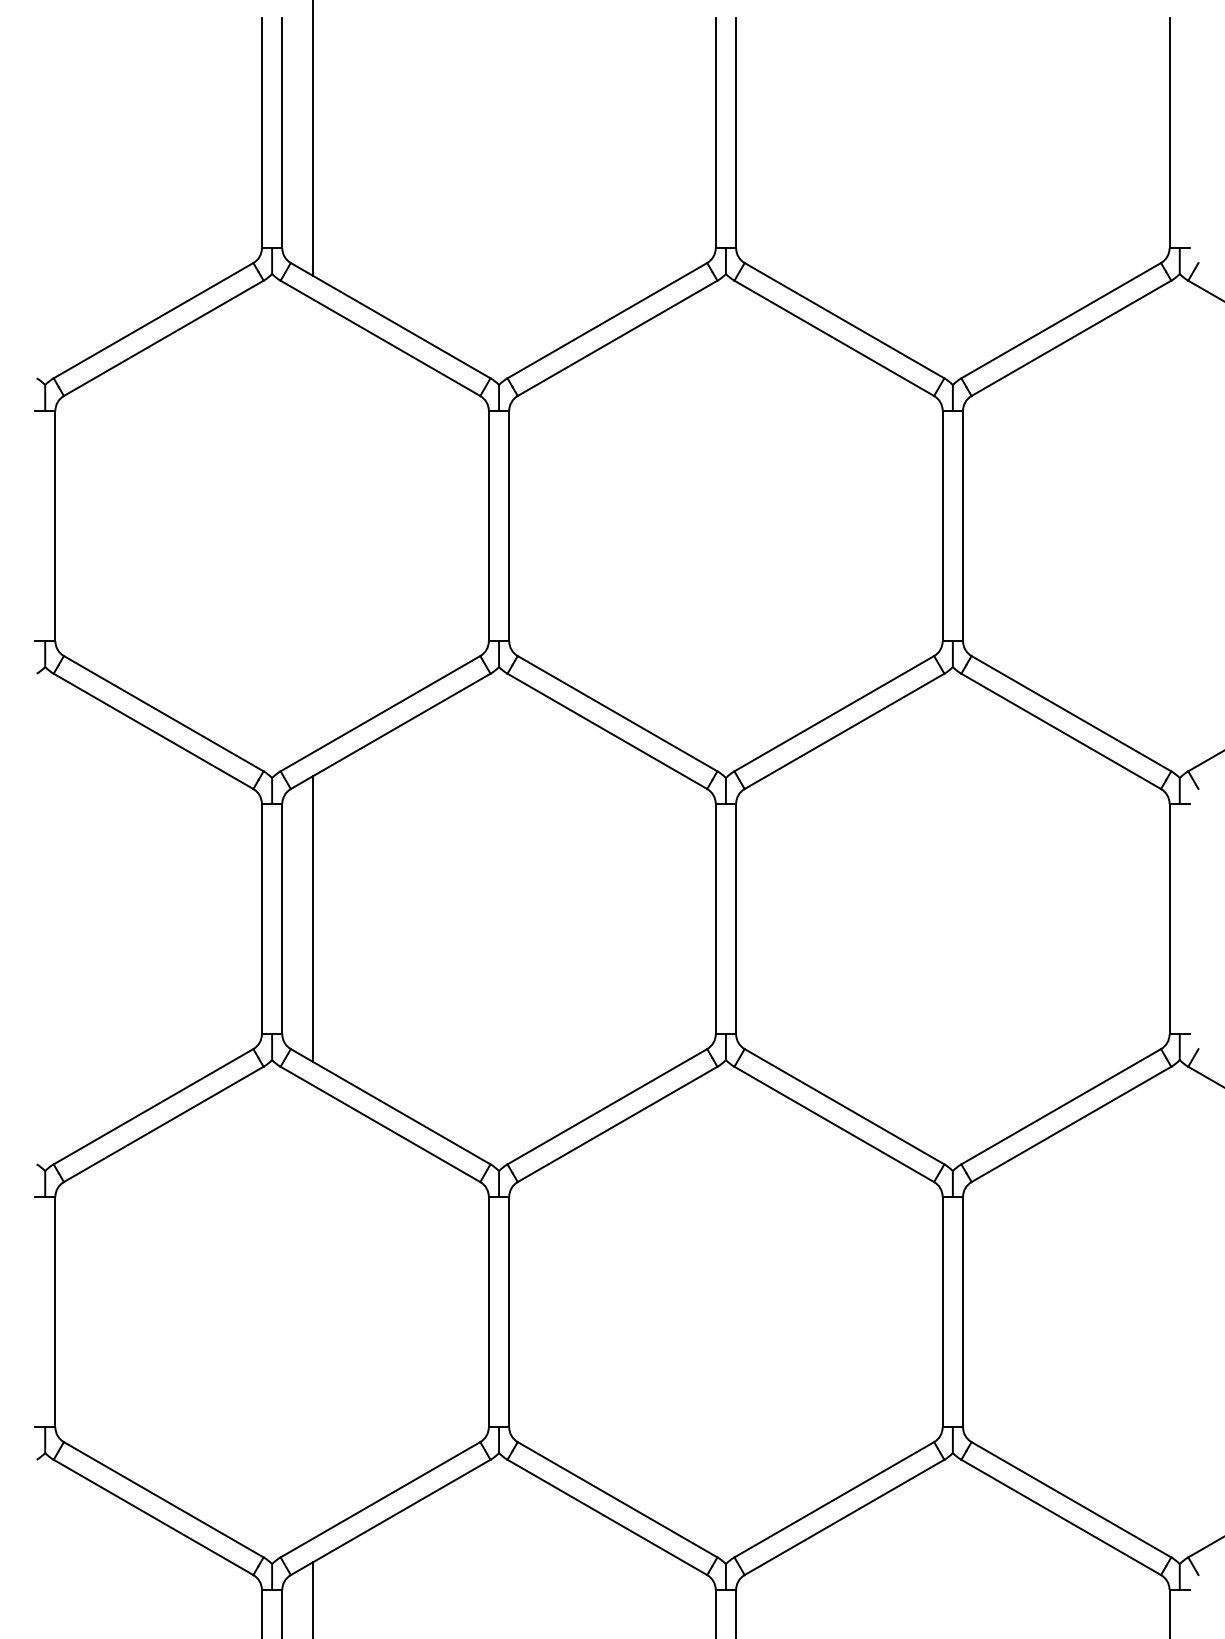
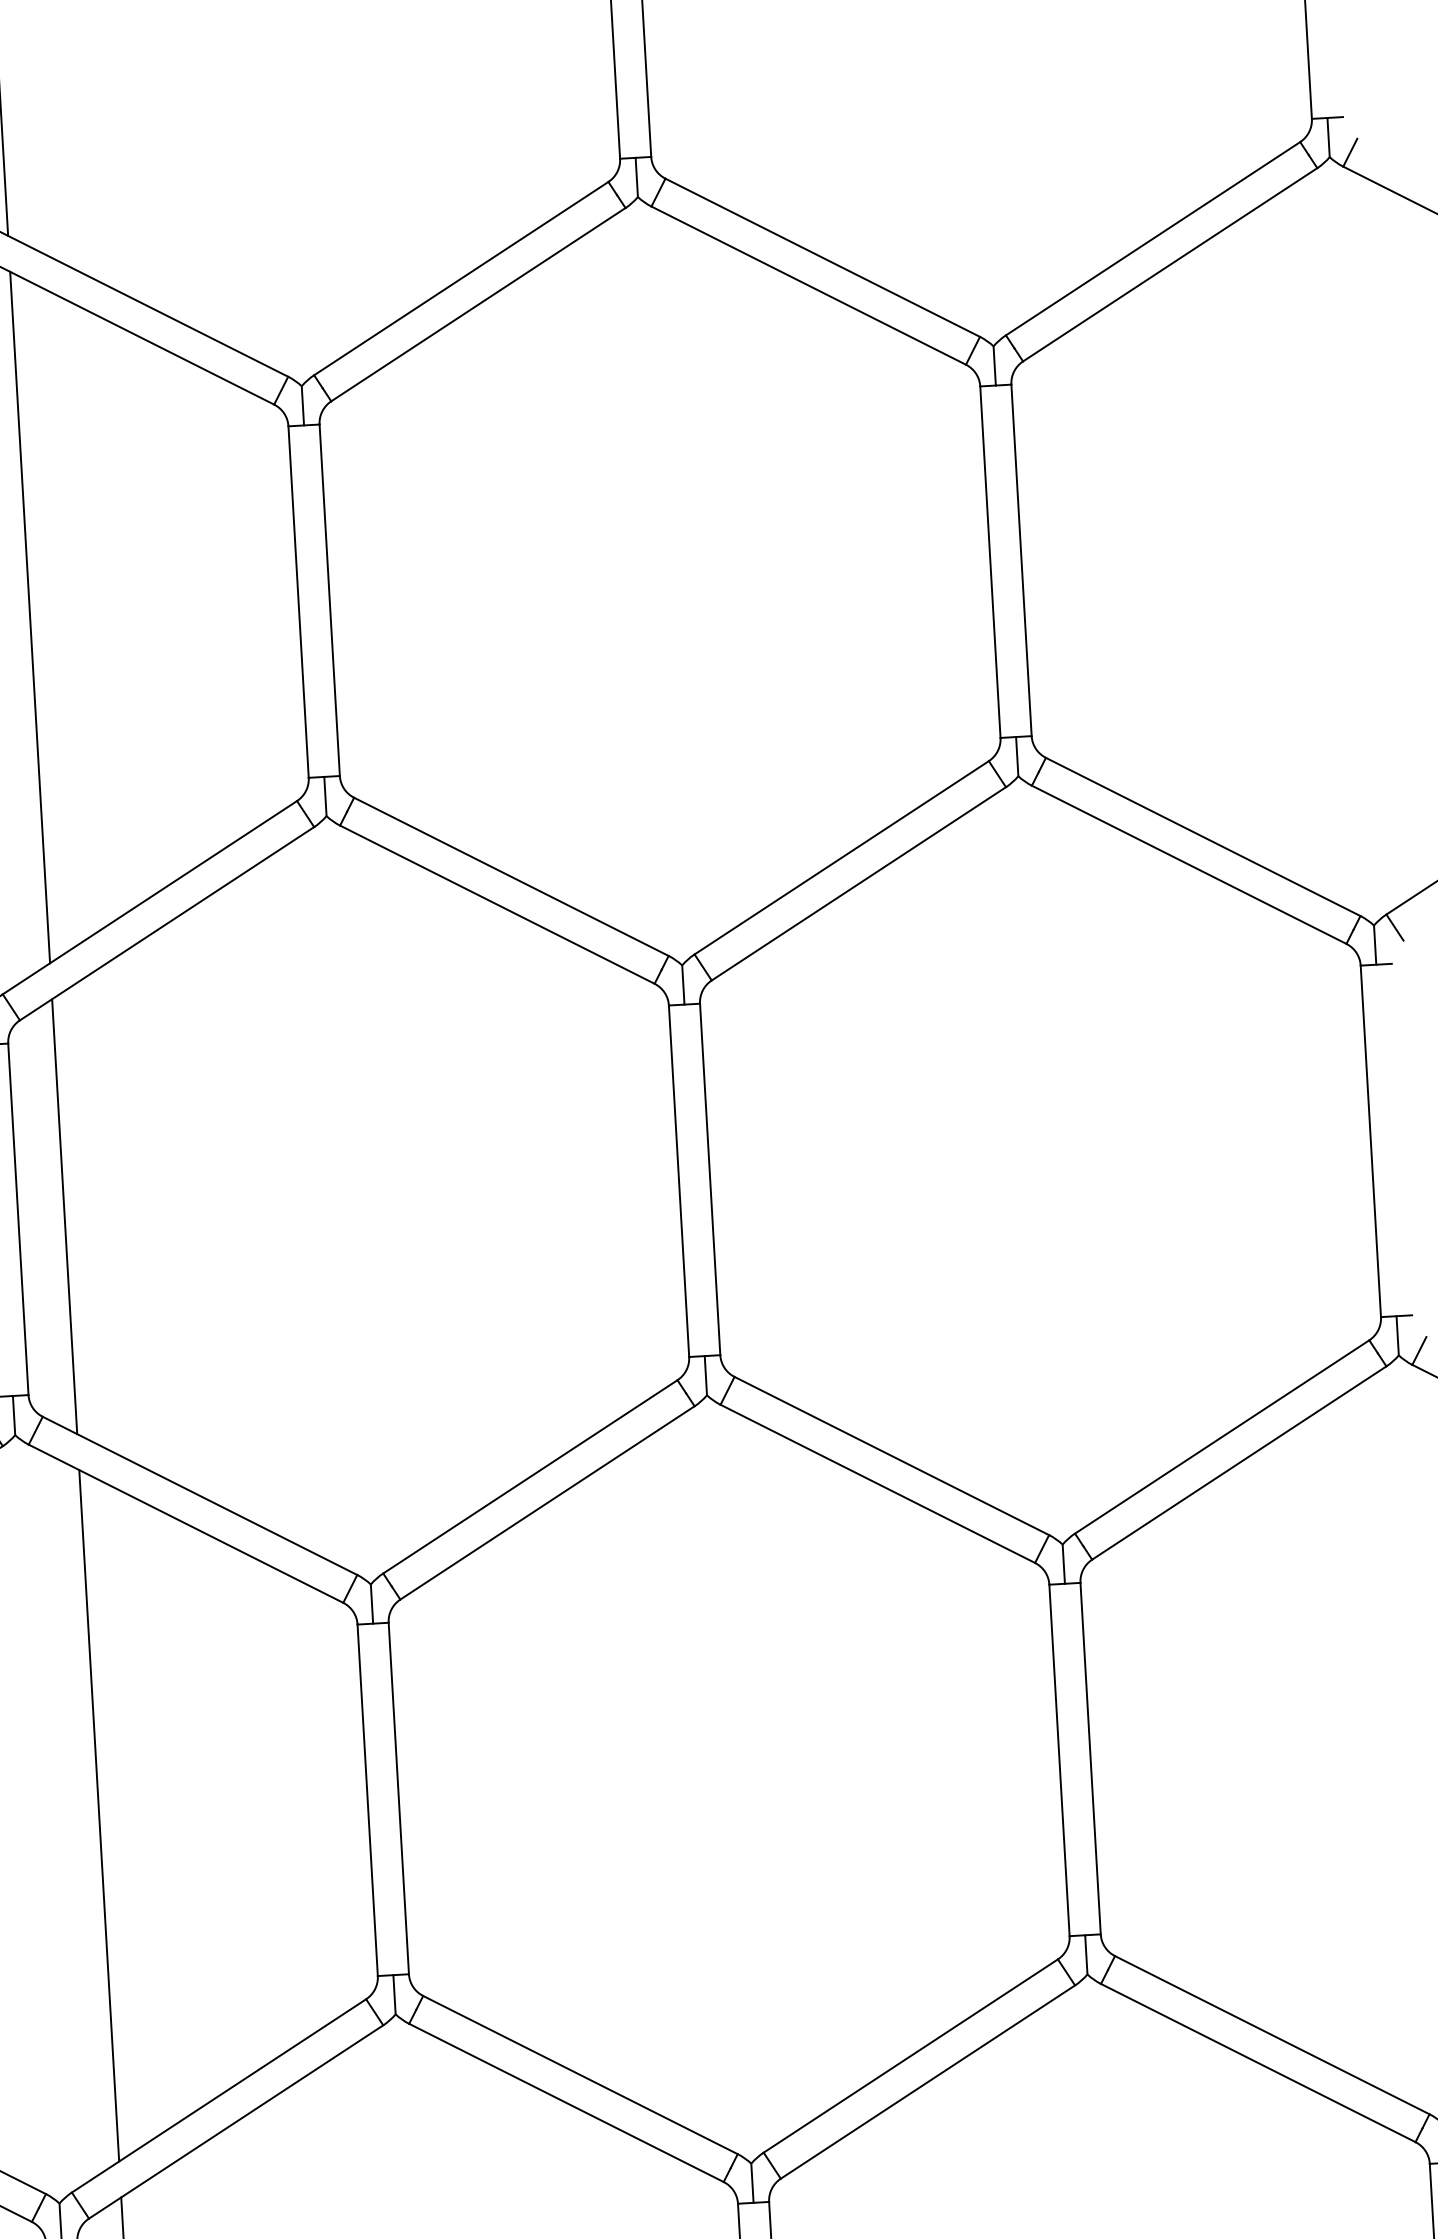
line: (312, 525) -> (29, 616), added
line: (312, 1311) -> (98, 1814), added

